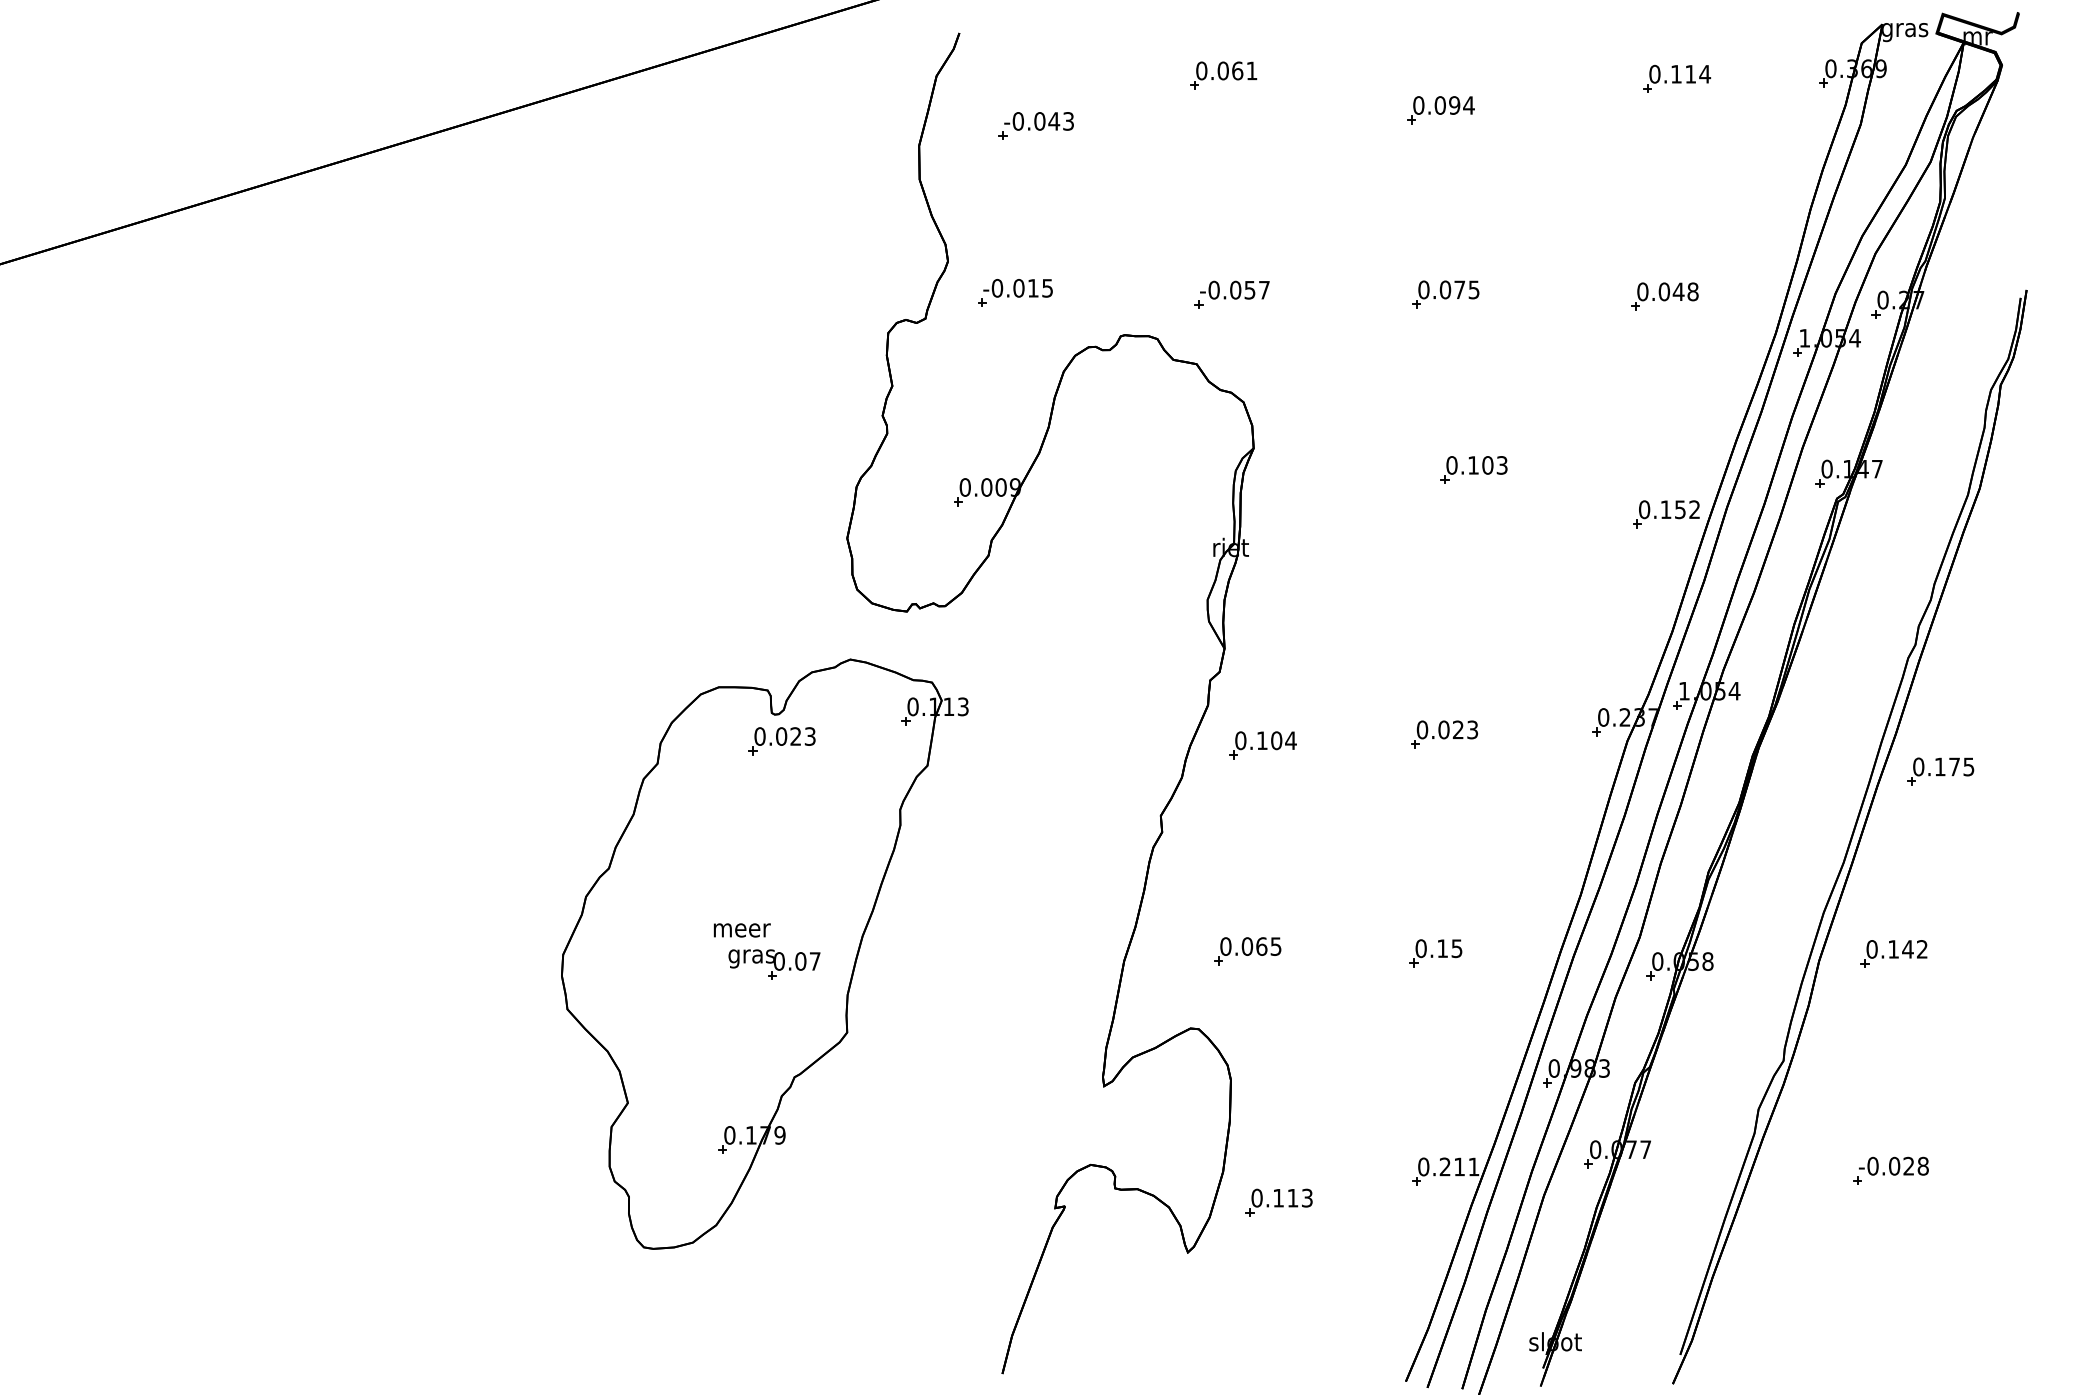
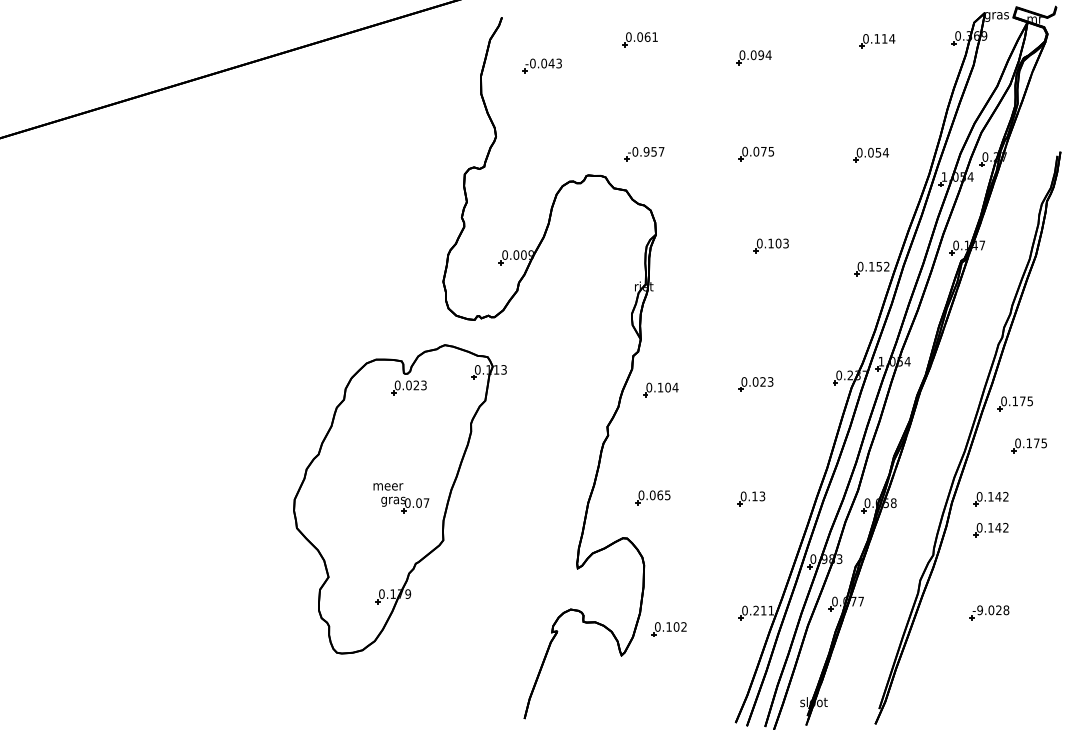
text: (1235, 289) -> (646, 151), -0.057 -> -0.957
text: (1684, 291) -> (881, 152), 0.048 -> 0.054
part: (1013, 293) -> (530, 153), removed
part: (1965, 851) -> (1028, 445), added
text: (1455, 946) -> (761, 495), 0.15 -> 0.13
part: (1892, 1013) -> (990, 530), added
text: (1871, 1166) -> (979, 610), -0.028 -> -9.028
text: (1298, 1197) -> (679, 626), 0.113 -> 0.102

